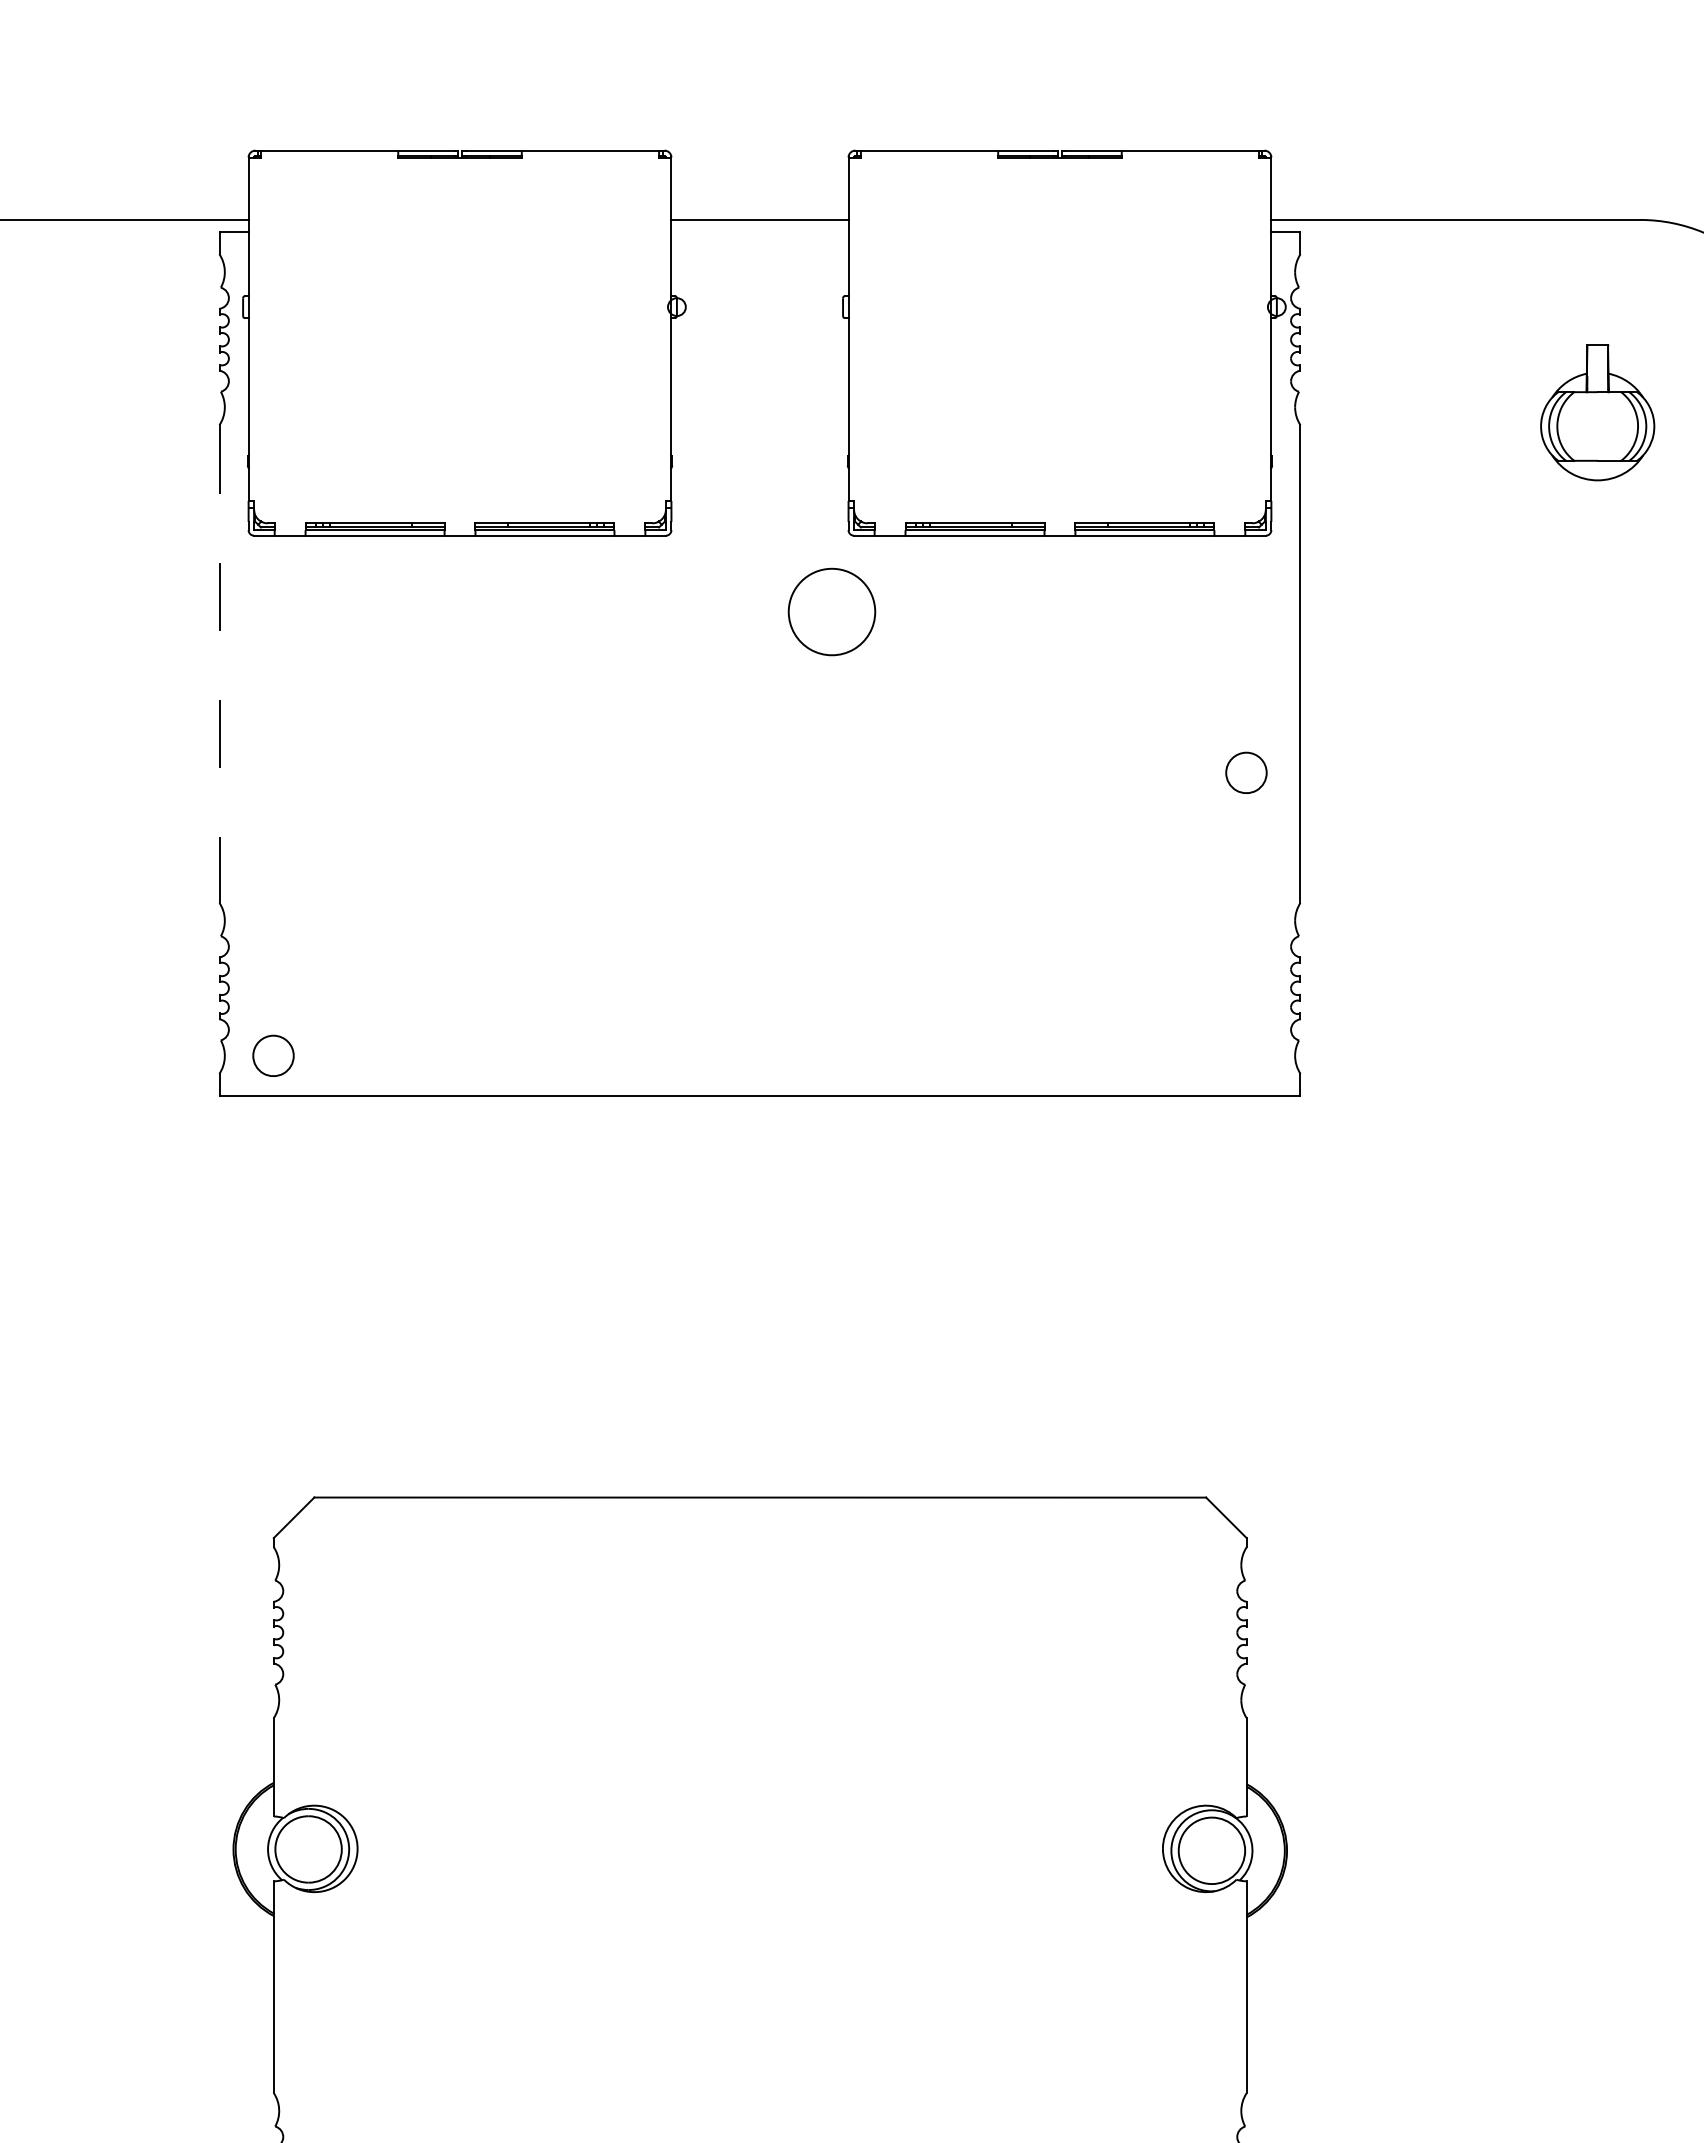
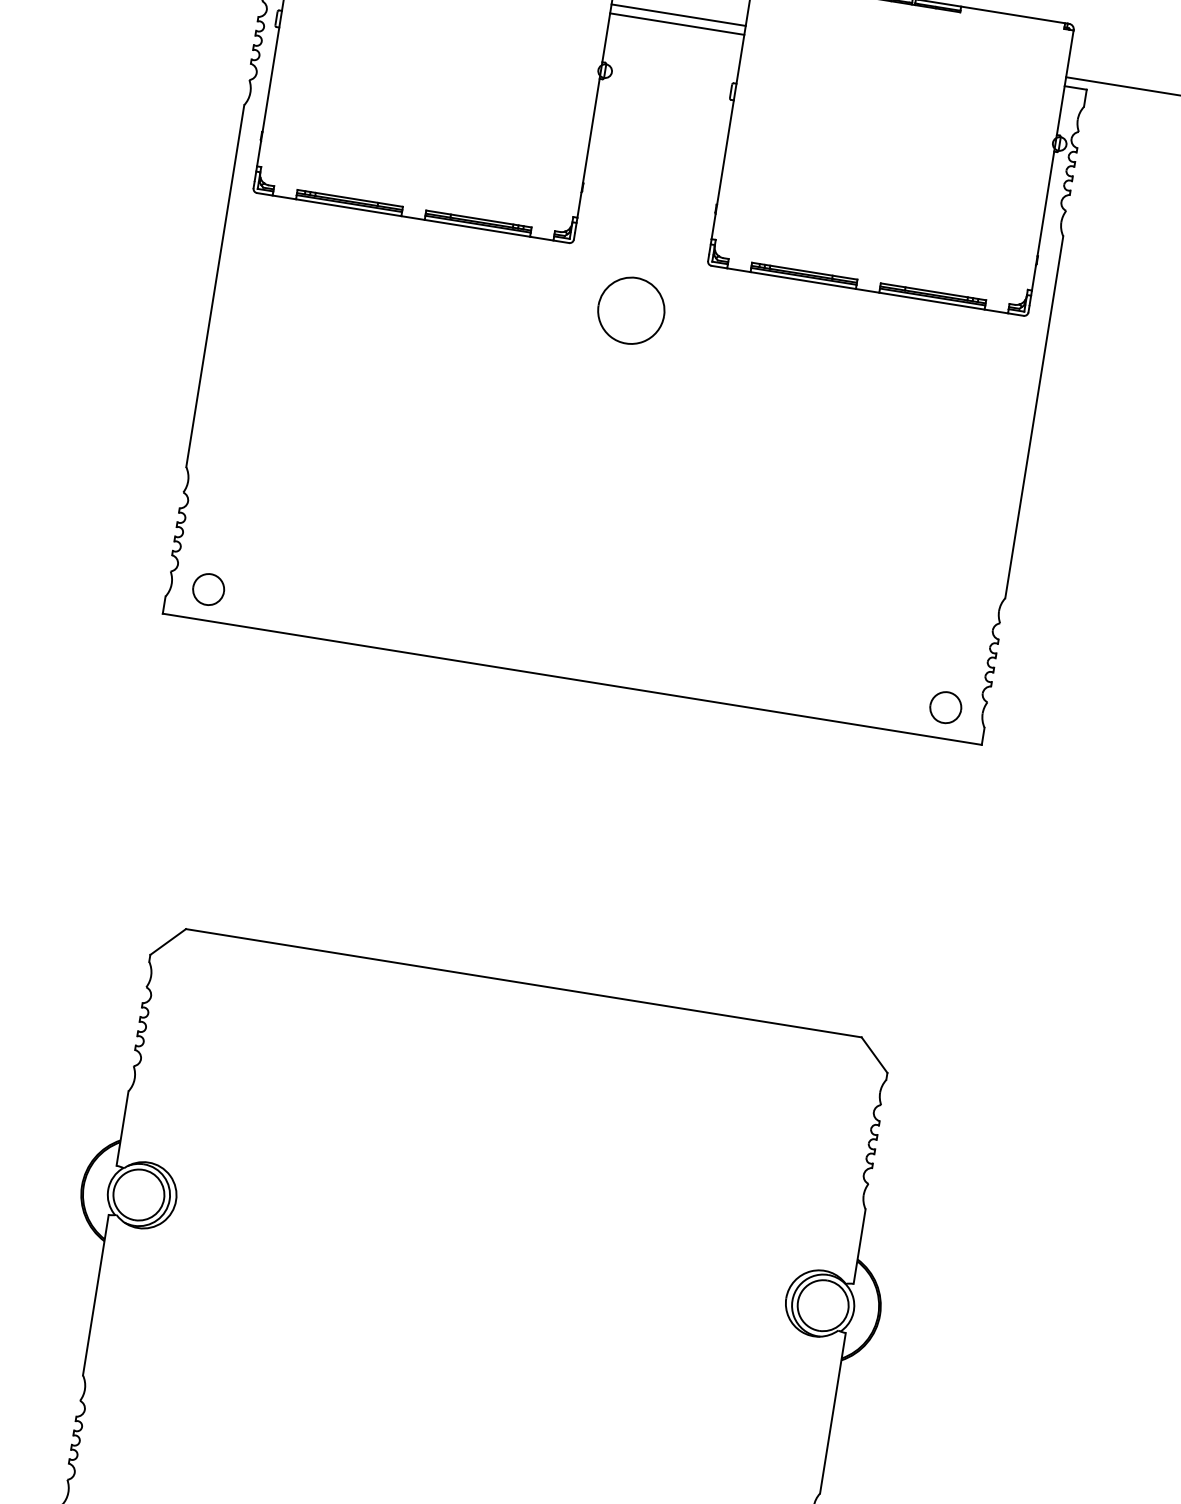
line: (759, 231) -> (676, 23), added
part: (831, 611) -> (631, 310), moved
line: (219, 664) -> (215, 286), dashed -> solid
part: (1246, 772) -> (945, 707), moved

